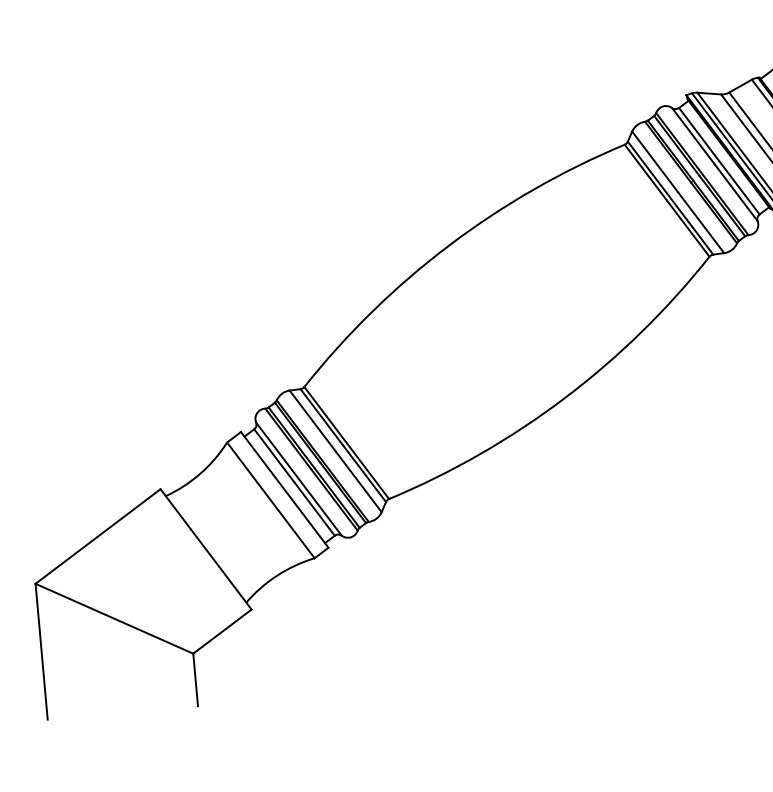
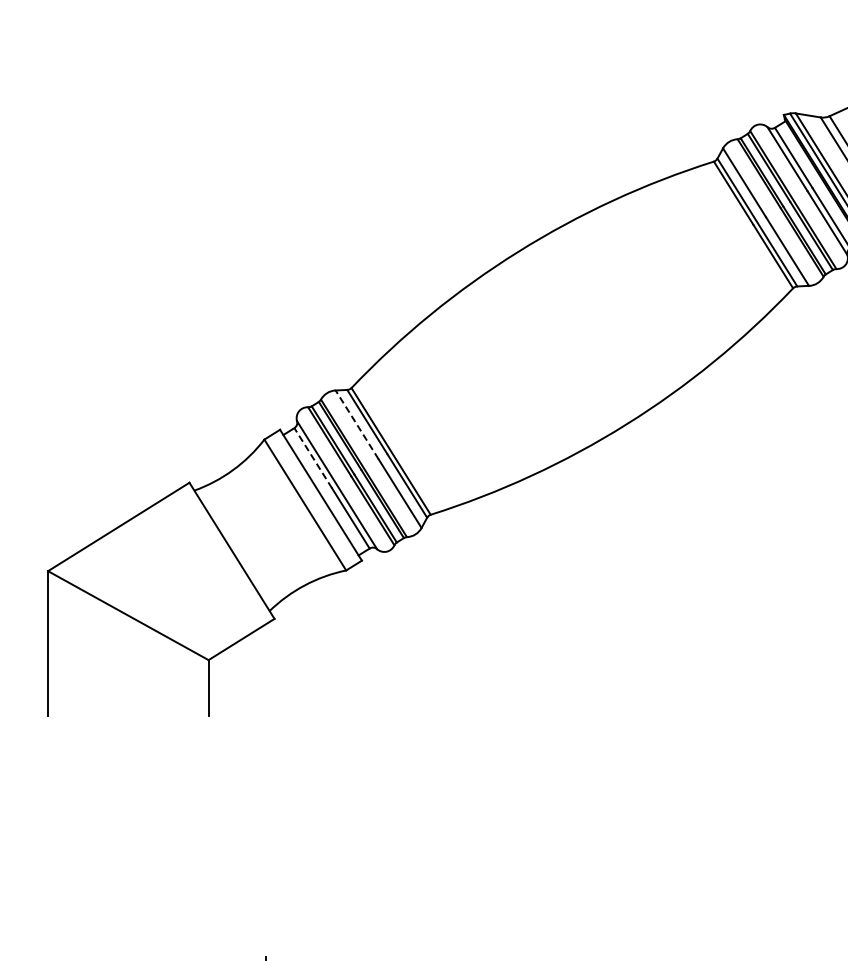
line: (313, 420) -> (357, 424), solid -> dashed
line: (274, 456) -> (313, 458), solid -> dashed

